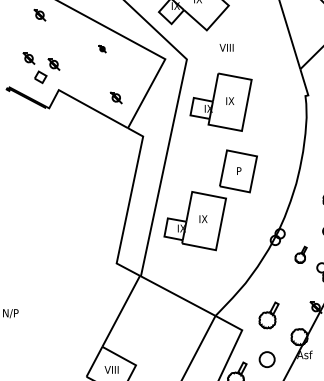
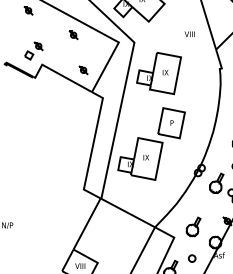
text: (226, 47) -> (189, 34), moved
part: (102, 48) -> (73, 34), size x1.67
part: (28, 58) -> (20, 41), removed
part: (300, 254) -> (216, 183), size x1.67
part: (266, 358) -> (191, 257), size x0.62

